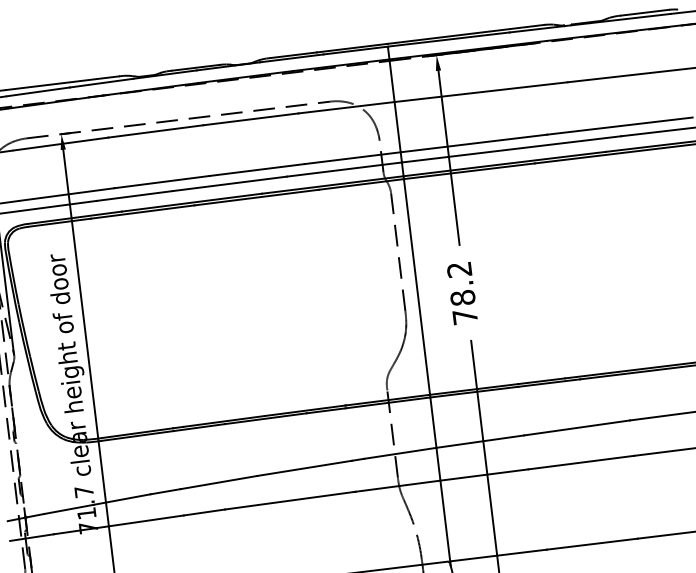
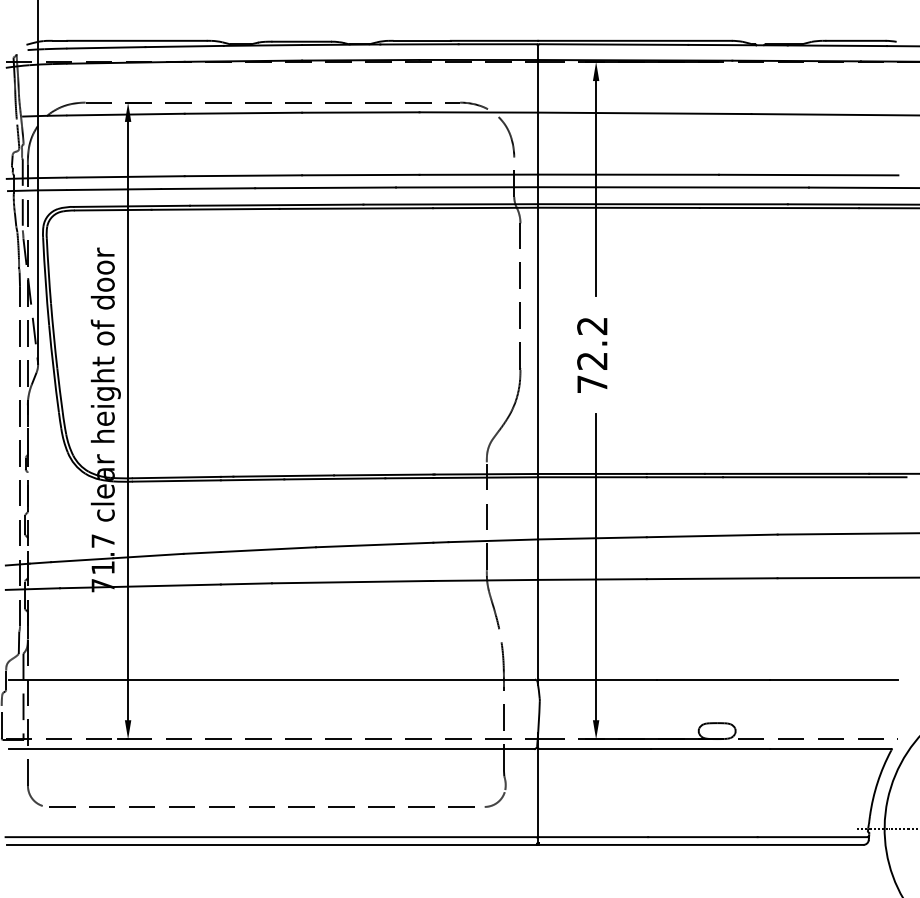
text: (463, 298) -> (592, 361), 78.2 -> 72.2

